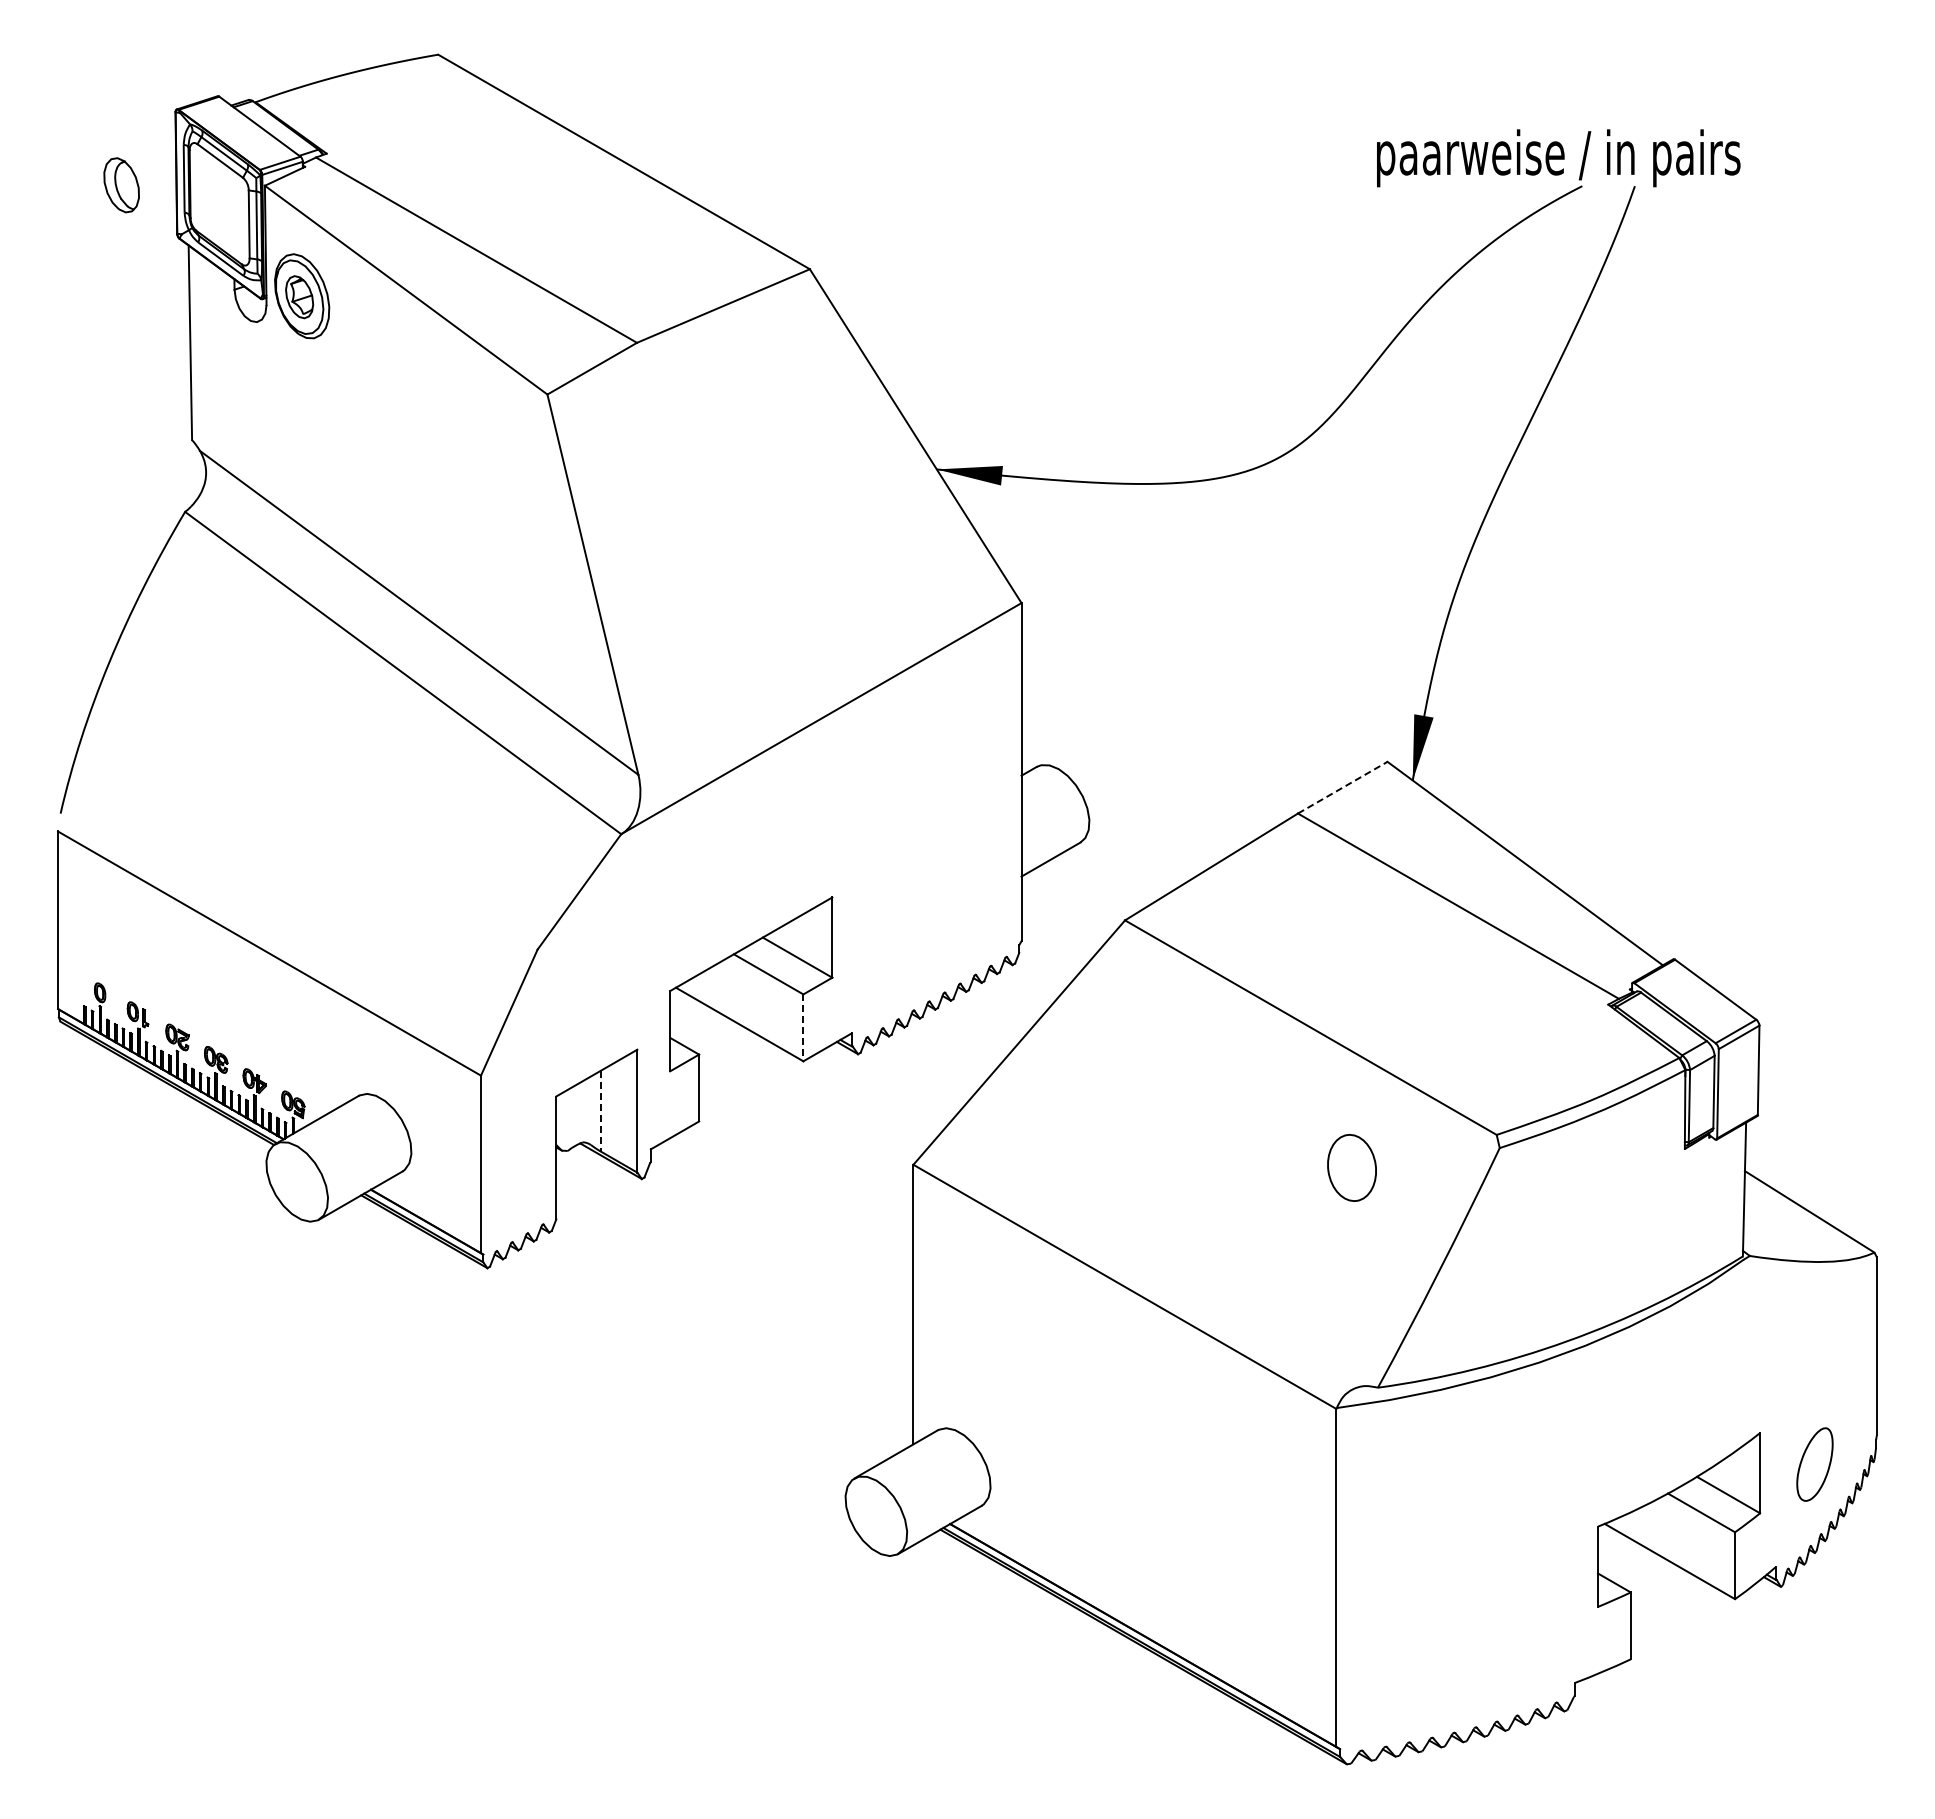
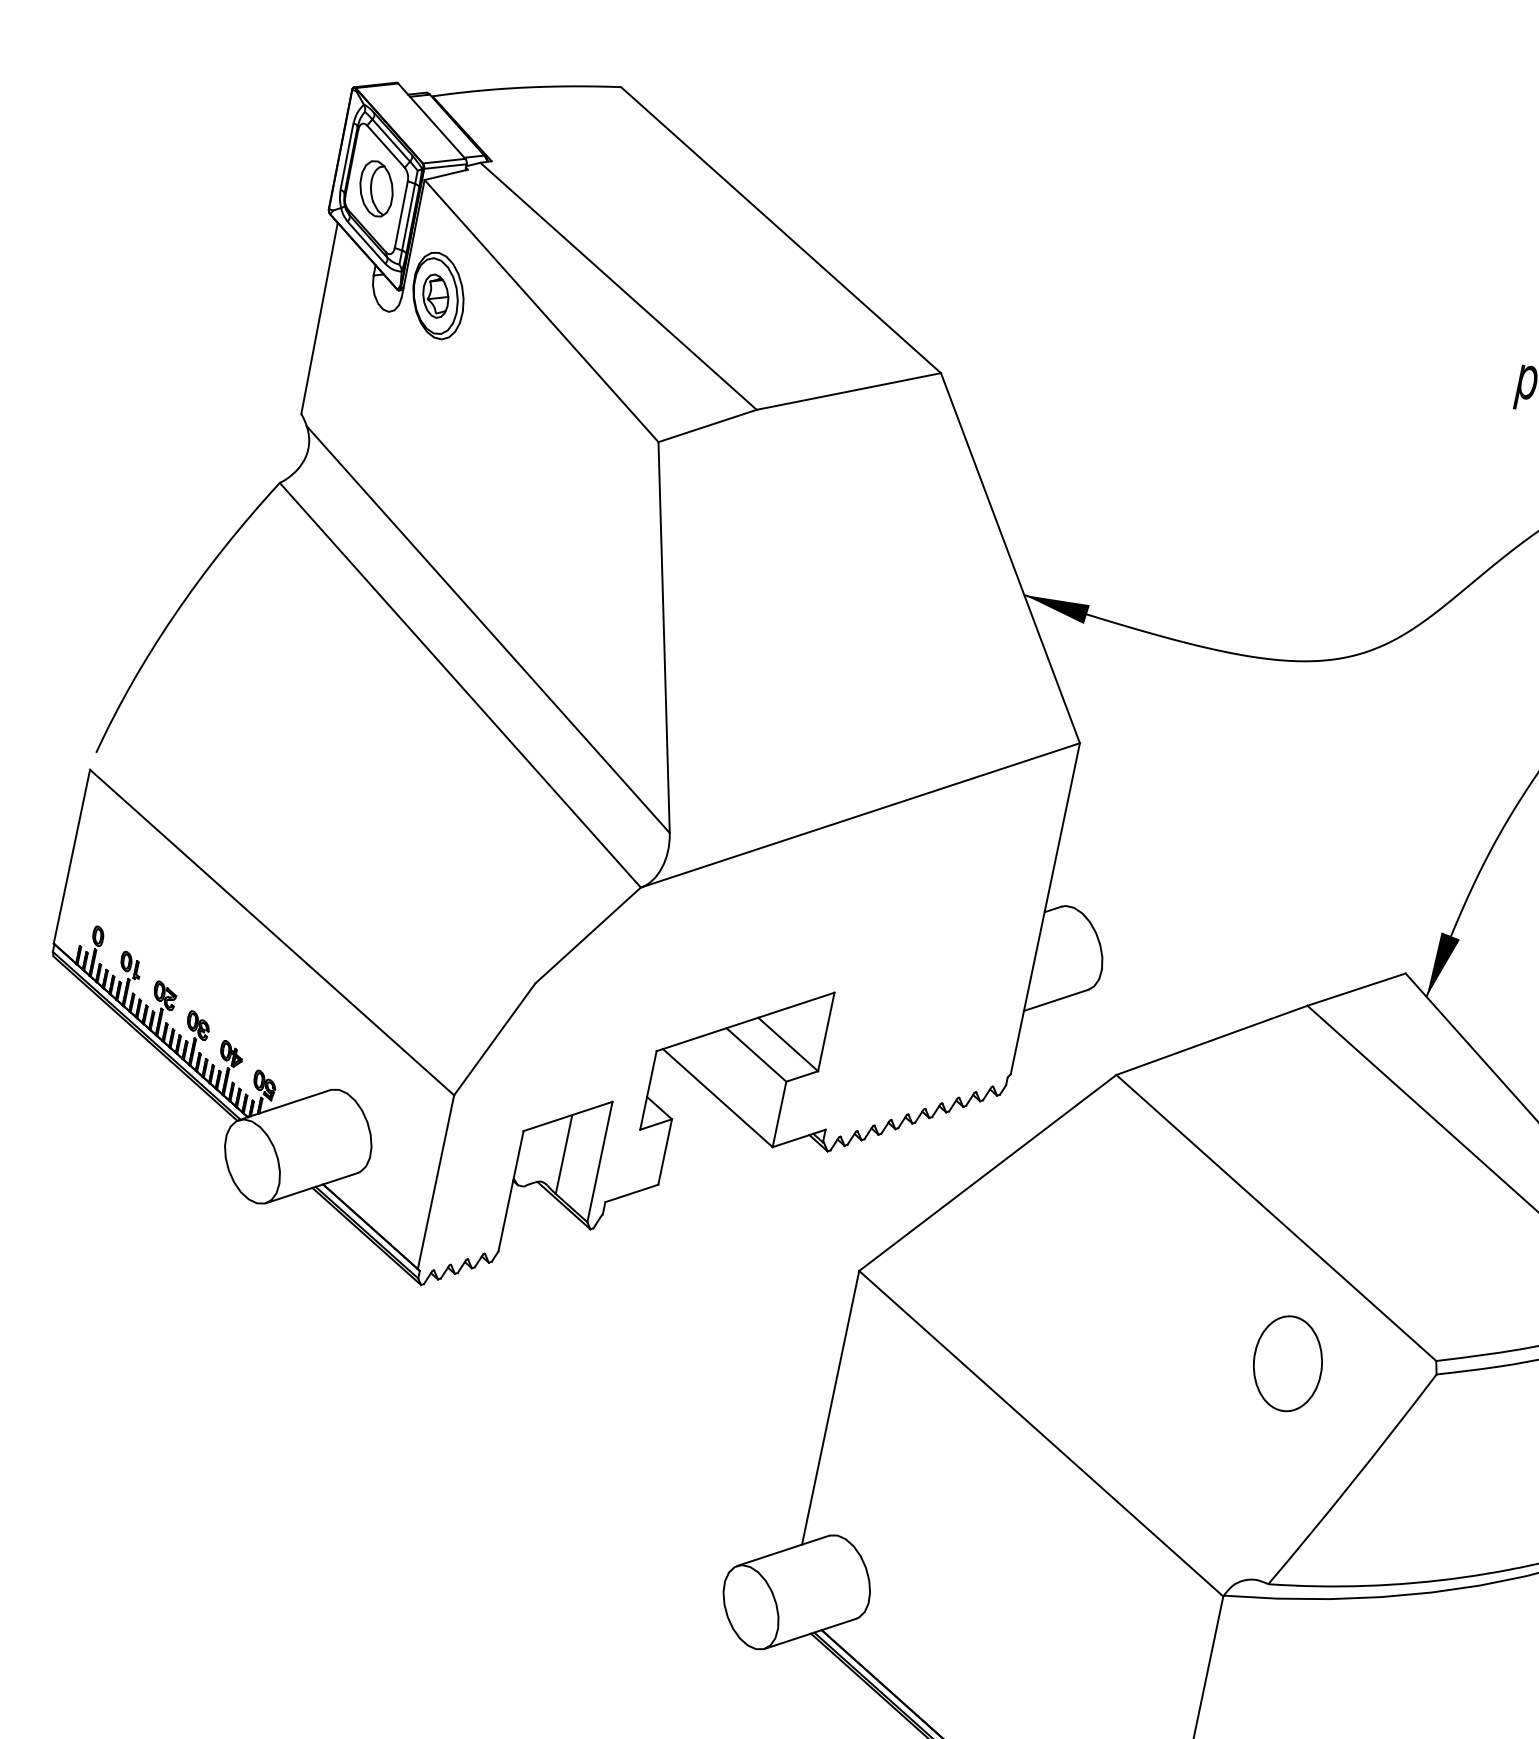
part: (121, 185) -> (376, 189), moved
line: (1342, 787) -> (1356, 989), dashed -> solid
line: (803, 1028) -> (779, 1115), dashed -> solid
line: (600, 1111) -> (563, 1154), dashed -> solid
part: (1351, 1167) -> (1287, 1363), size x1.43

